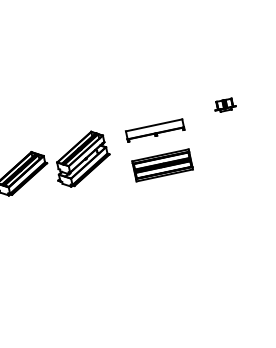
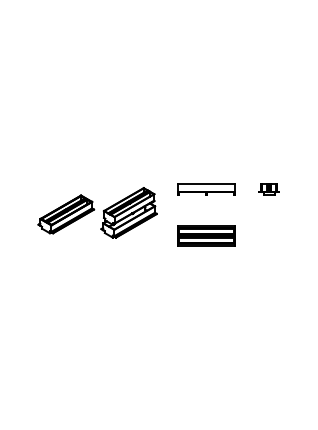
part: (224, 105) -> (268, 189), moved
part: (155, 130) -> (206, 189), moved

